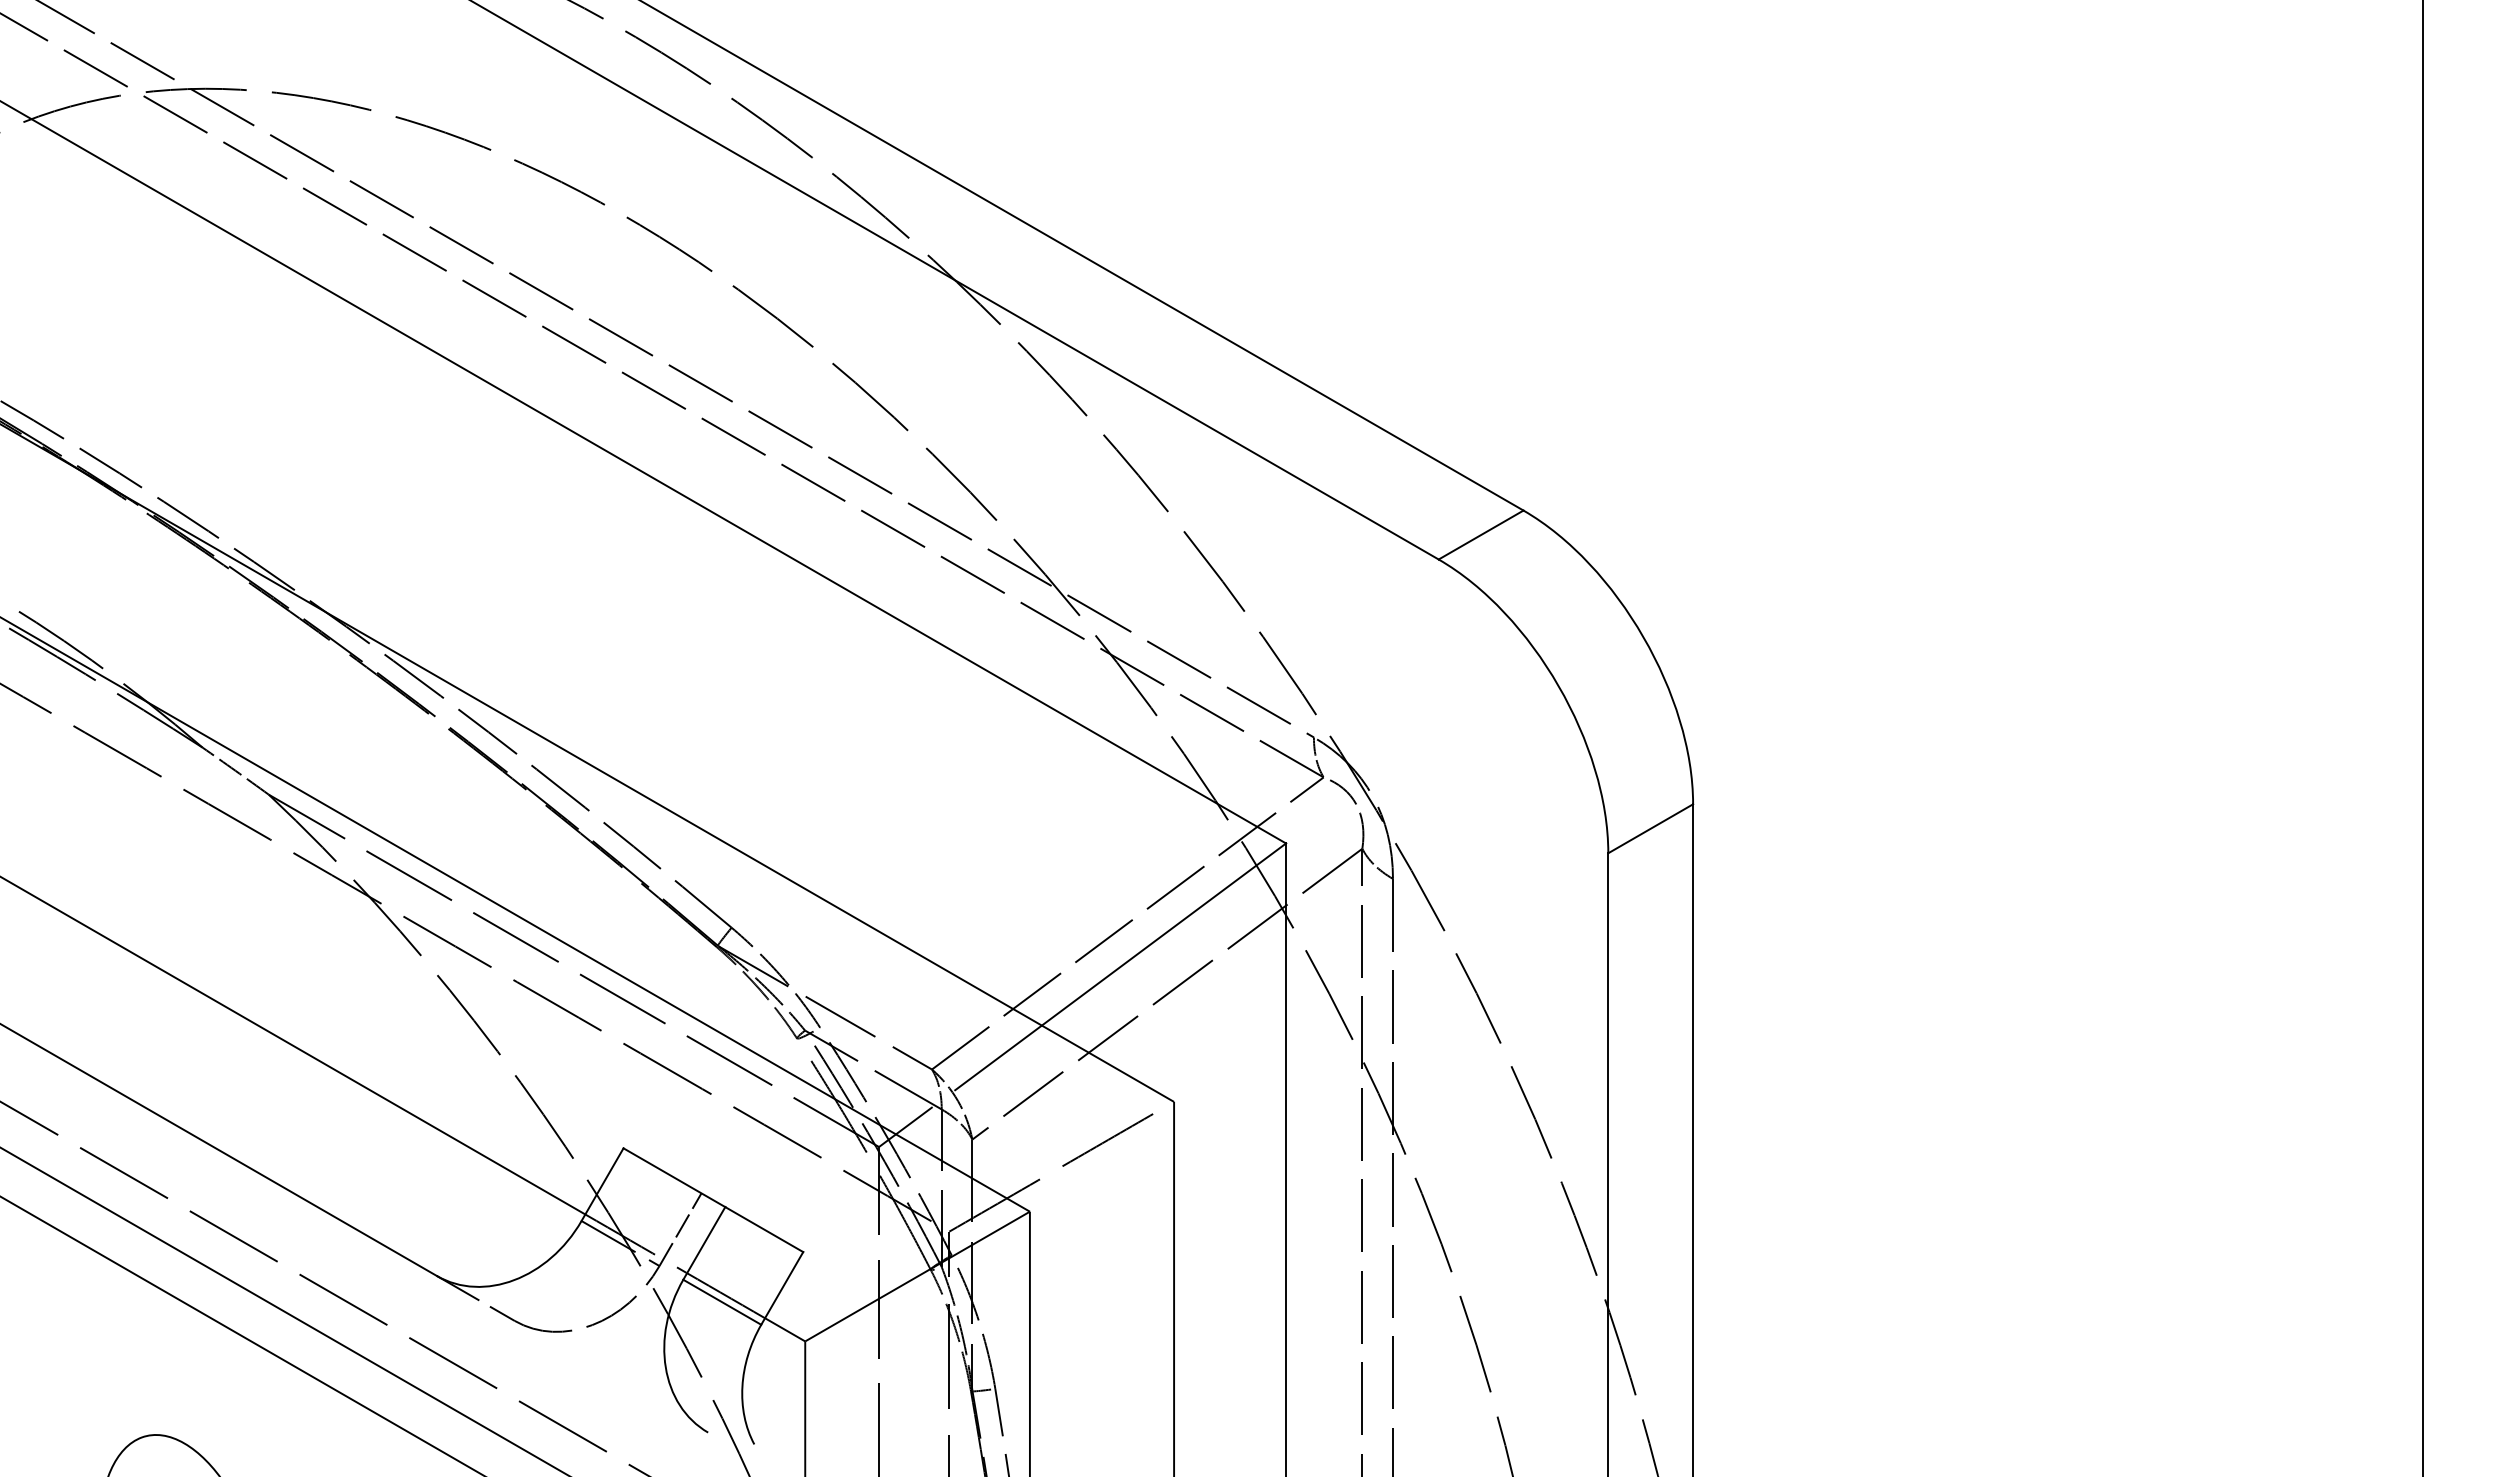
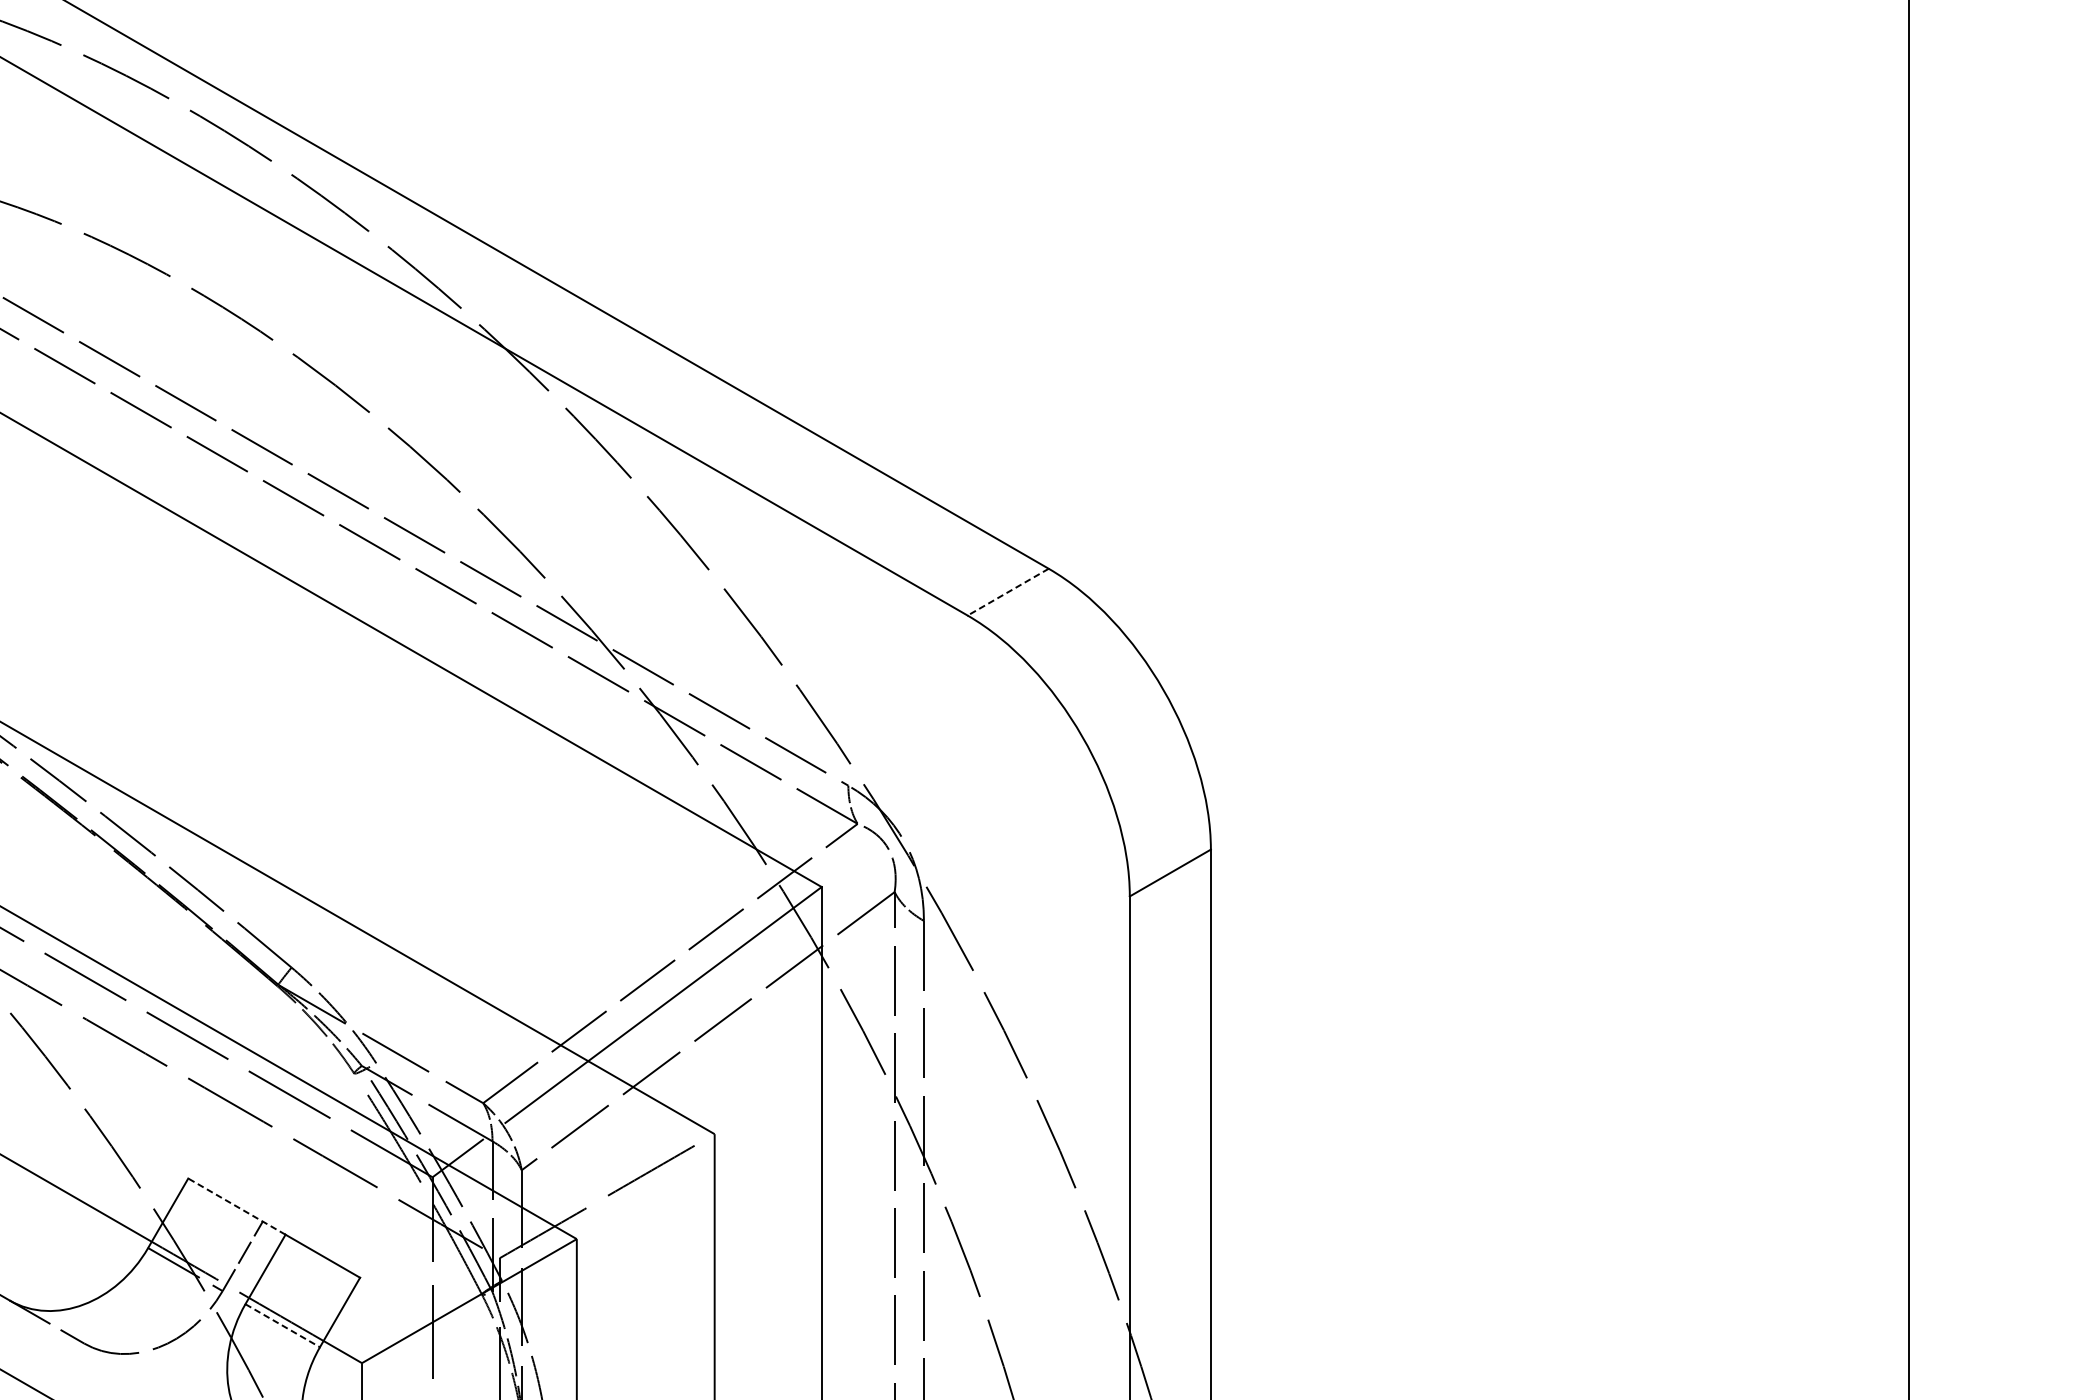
line: (1481, 535) -> (1008, 592), solid -> dashed
line: (674, 1177) -> (237, 1206), solid -> dashed
line: (722, 1302) -> (282, 1325), solid -> dashed

